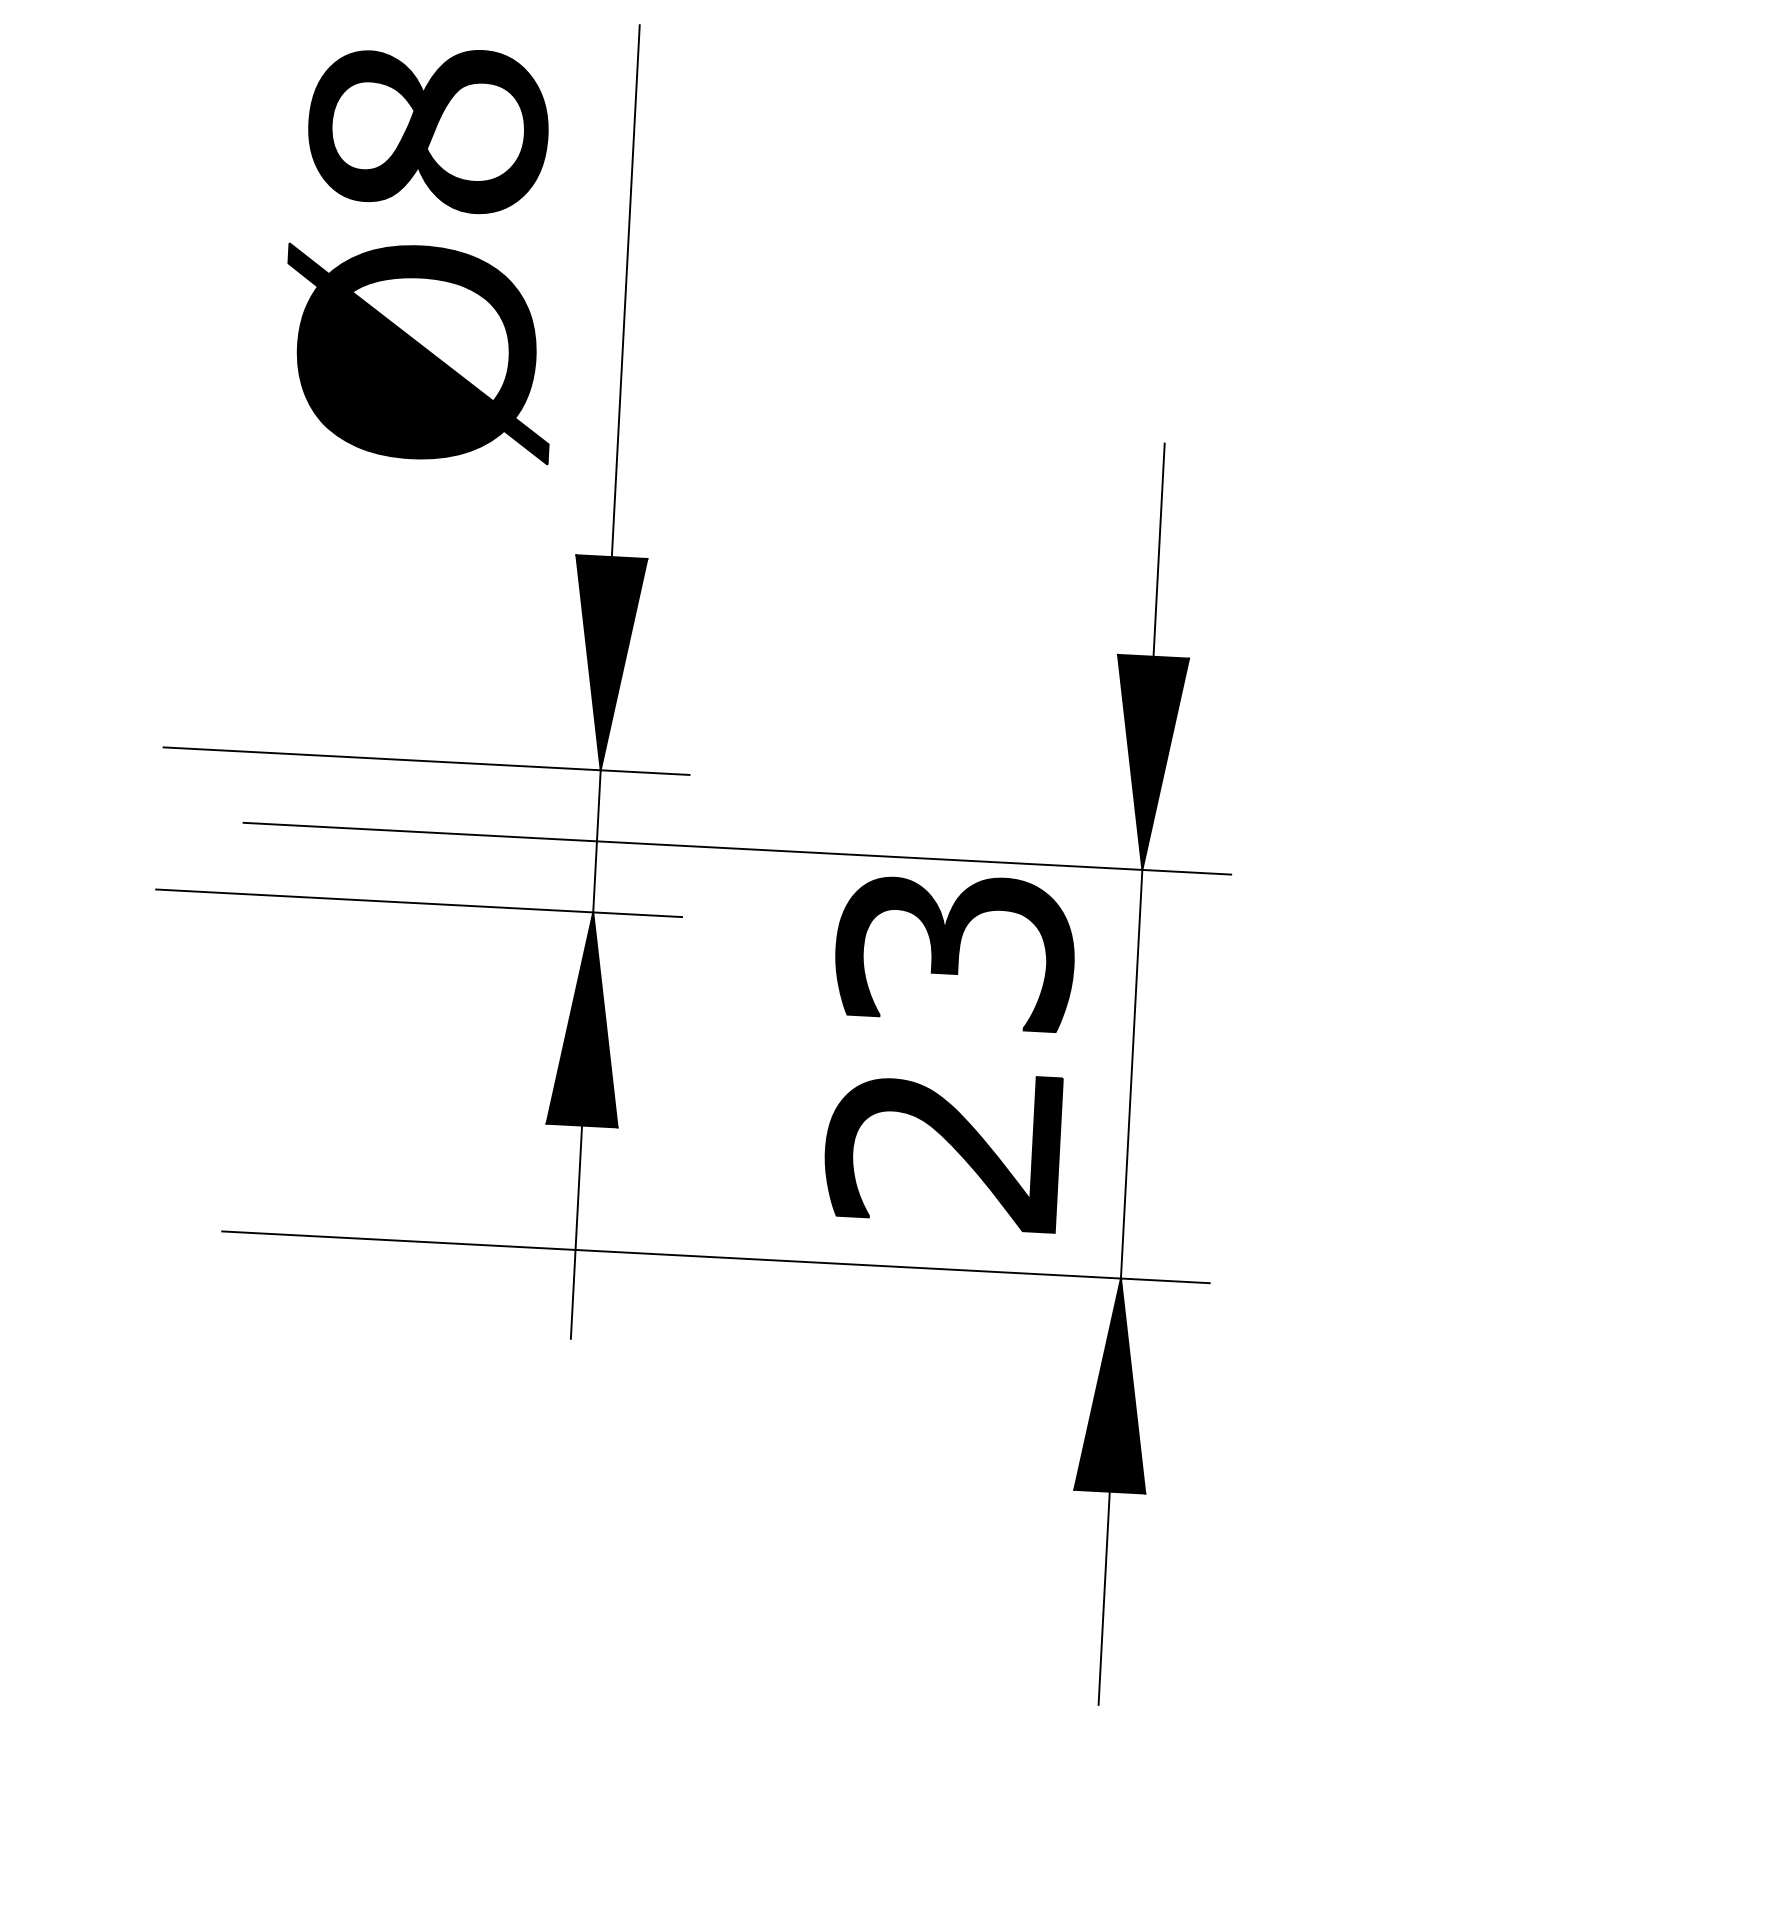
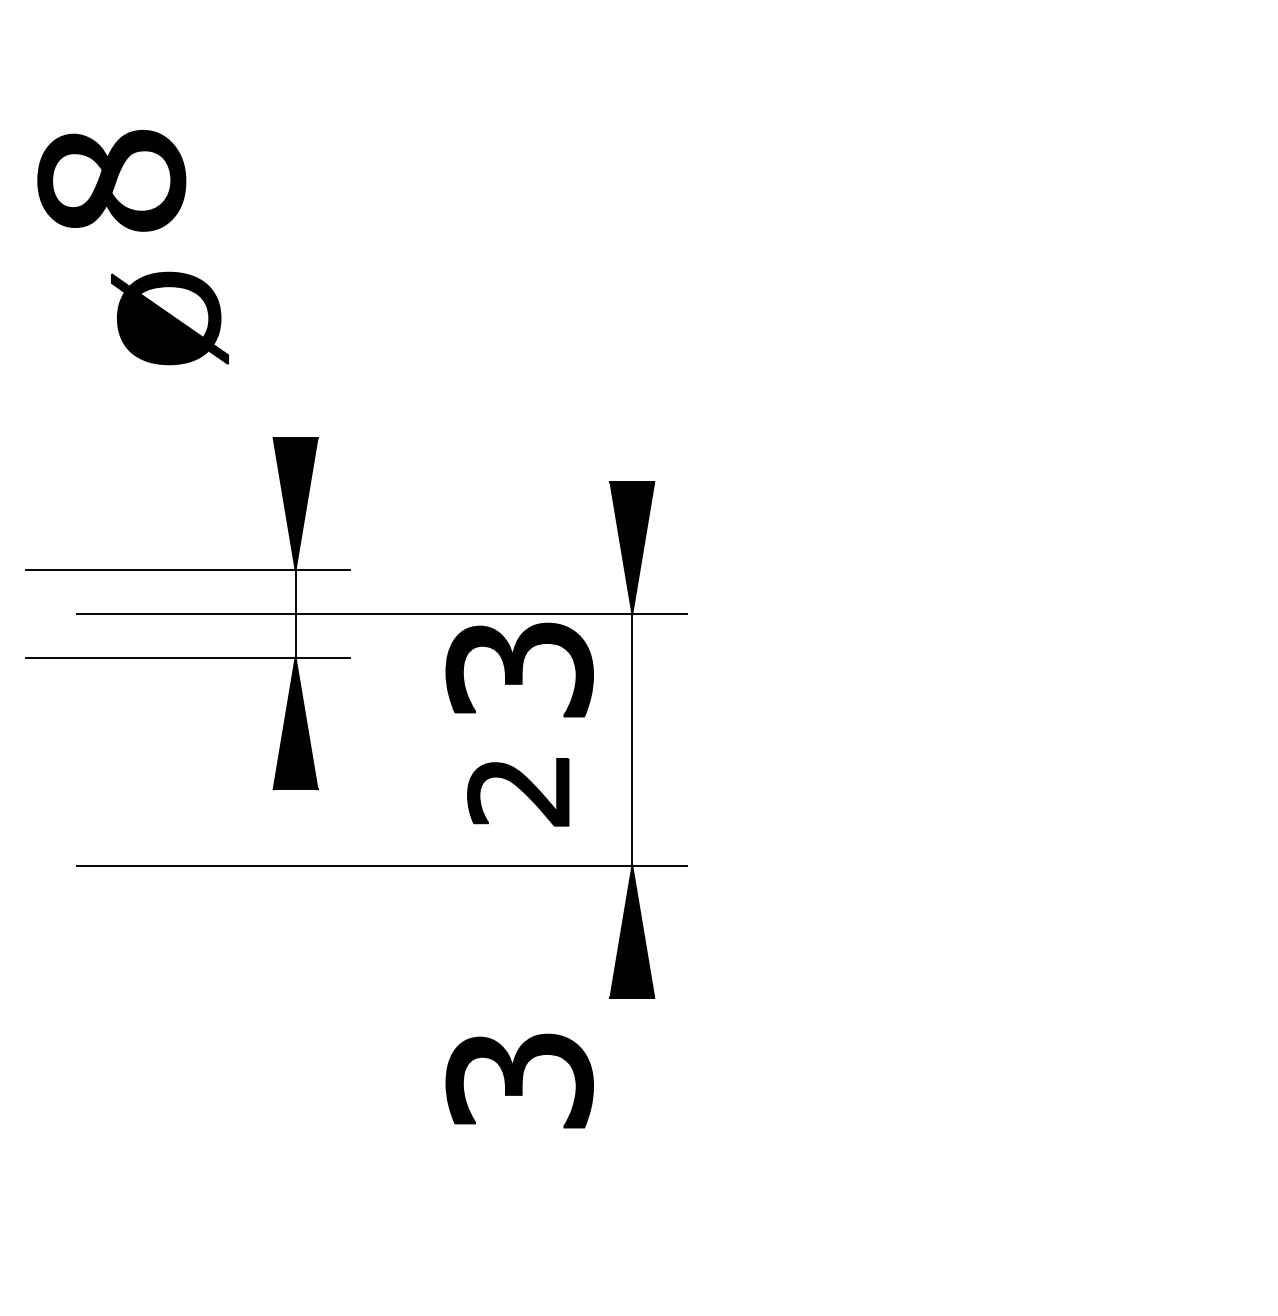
part: (427, 128) -> (111, 180), moved
line: (625, 290) -> (295, 273), removed
part: (417, 352) -> (169, 318), size x0.7
line: (1159, 550) -> (632, 416), removed
part: (941, 1147) -> (517, 791), size x0.7
line: (576, 1231) -> (295, 854), removed
line: (1104, 1598) -> (632, 1063), removed
part: (920, 1616) -> (519, 1080), added

